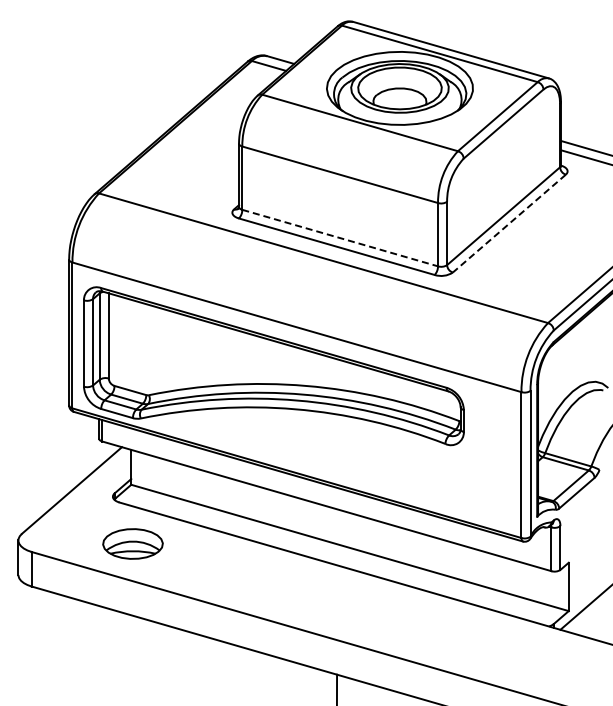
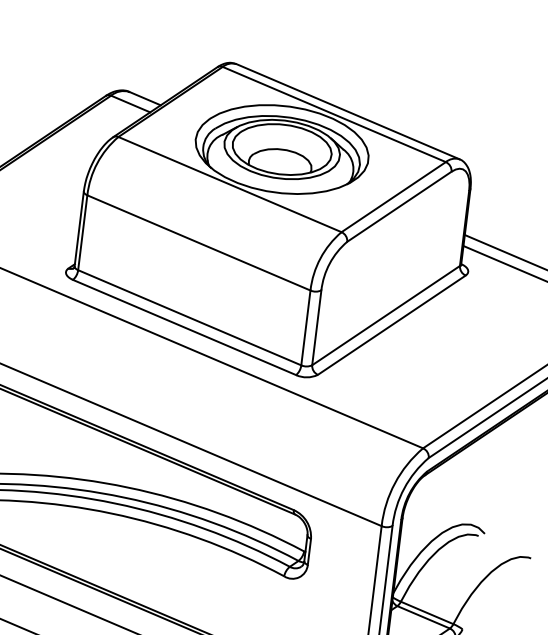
line: (509, 223) -> (391, 325), dashed -> solid
line: (340, 238) -> (190, 318), dashed -> solid

